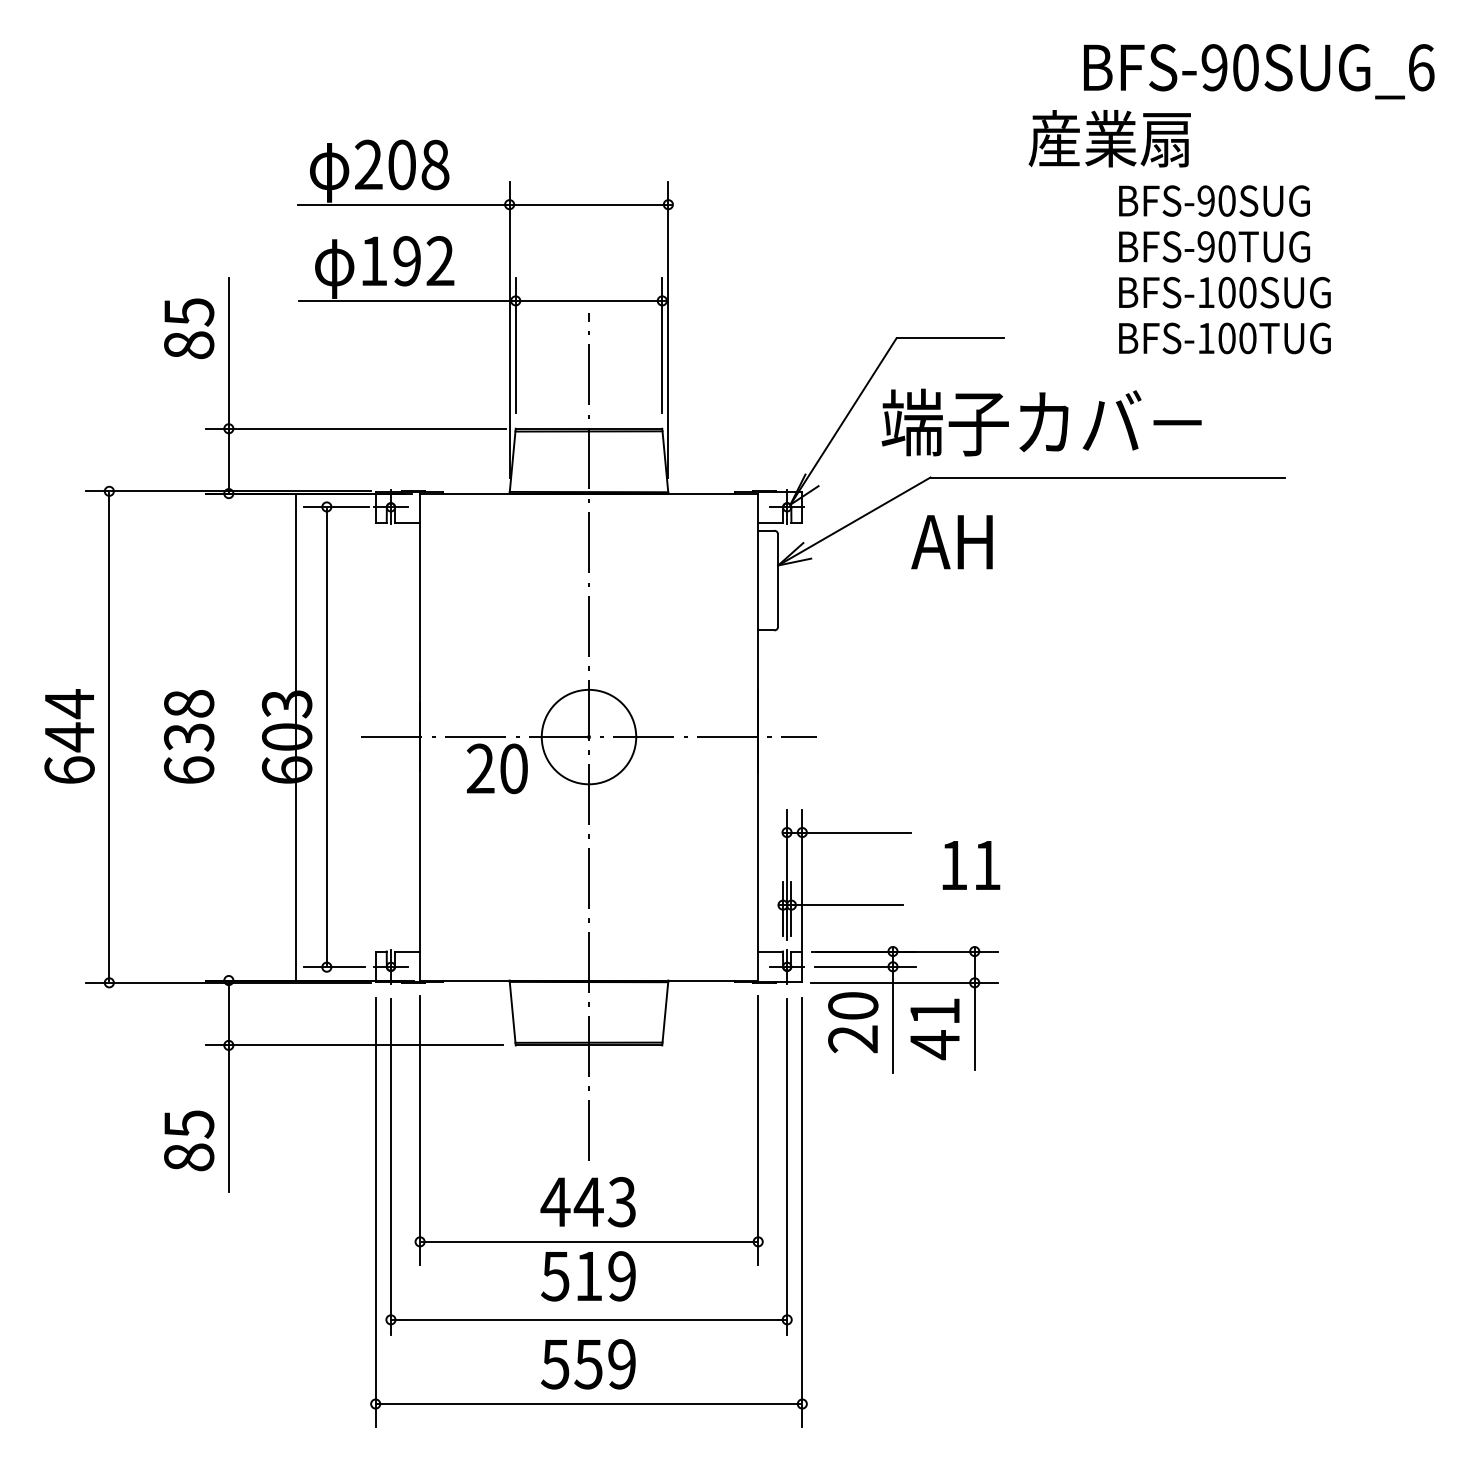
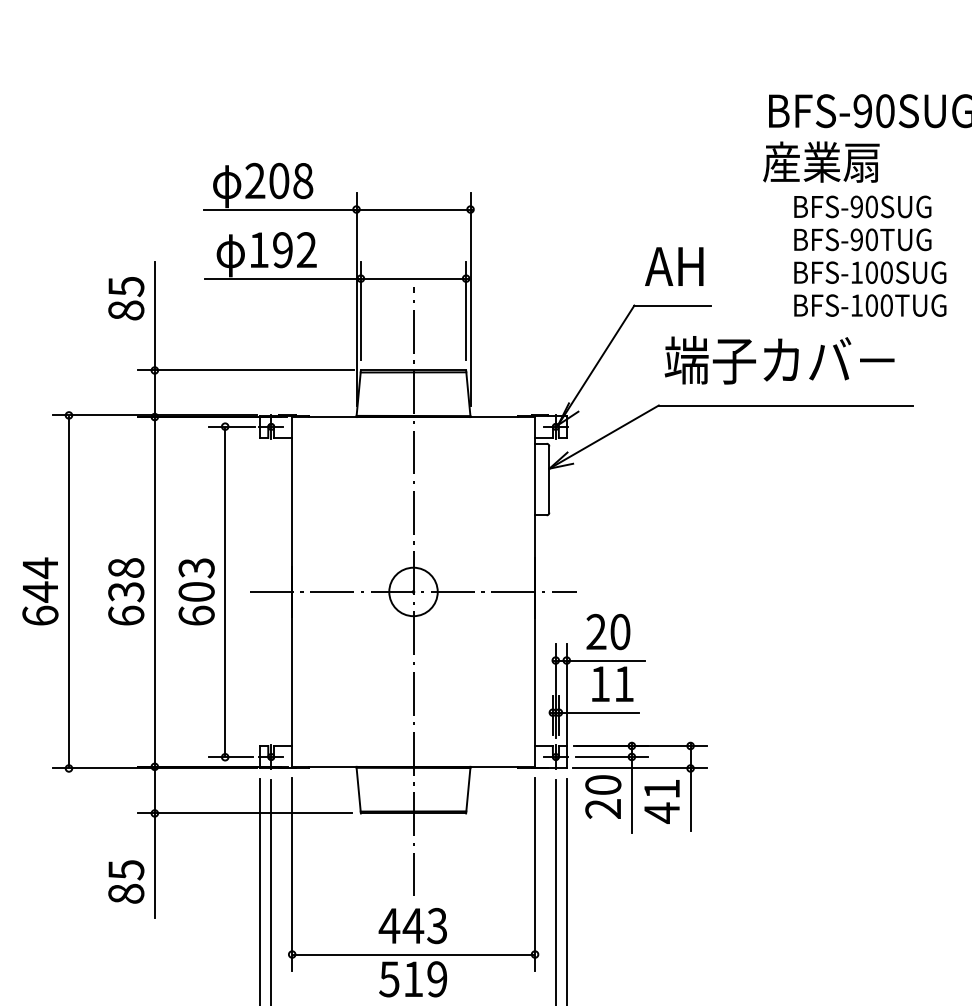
text: (1109, 138) -> (821, 161), moved
text: (1041, 422) -> (779, 360), moved
text: (951, 542) -> (673, 266), moved
circle: (588, 736) -> (413, 591), size x0.71
line: (295, 737) -> (154, 592), moved
text: (497, 768) -> (608, 631), moved
text: (971, 865) -> (612, 684), moved

